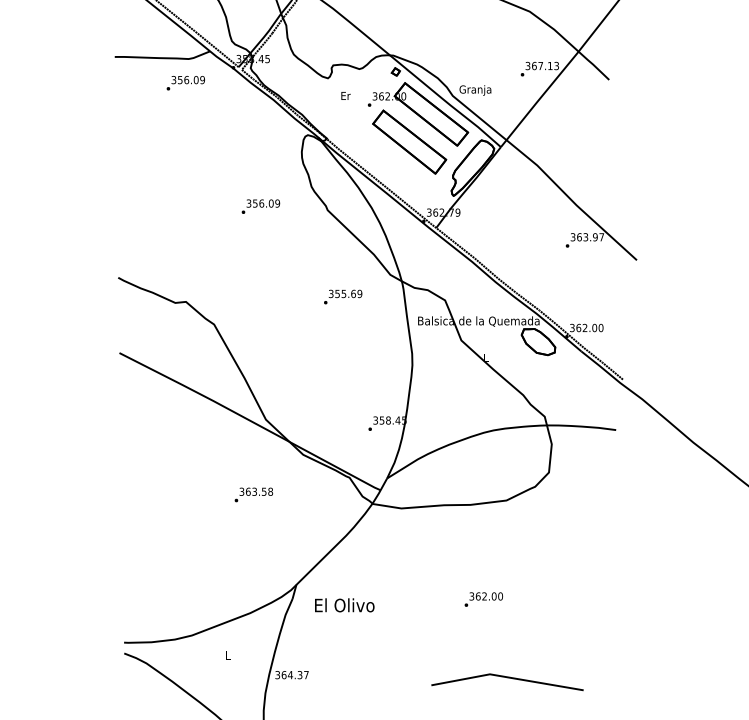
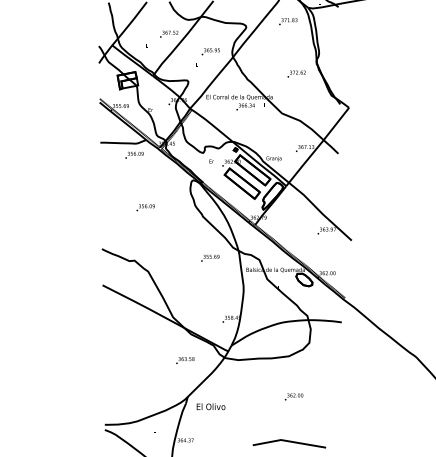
text: (260, 206) -> (145, 207), moved
text: (254, 494) -> (185, 360), moved
text: (484, 598) -> (294, 396), moved

